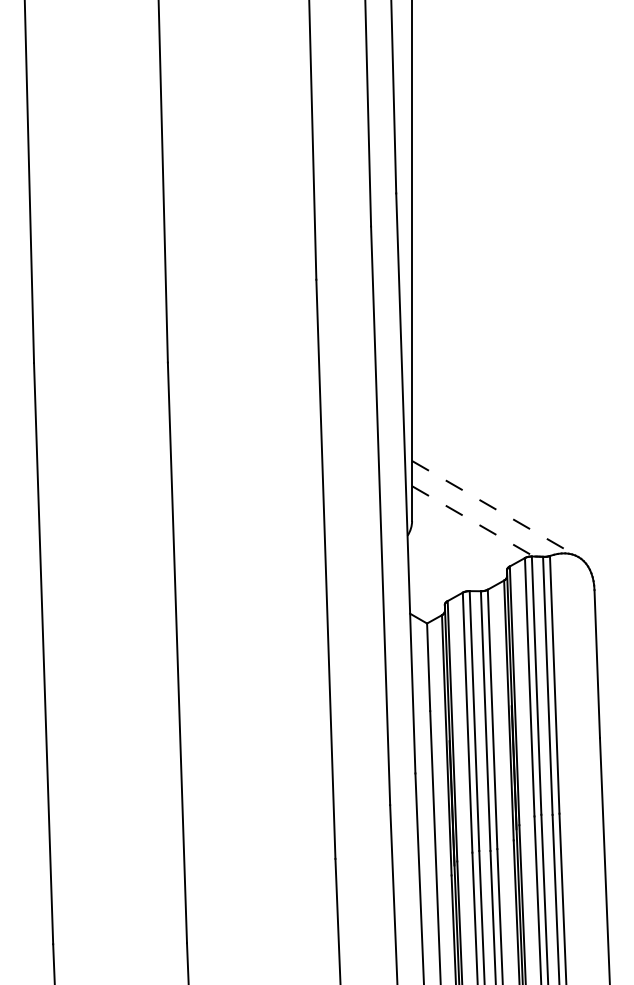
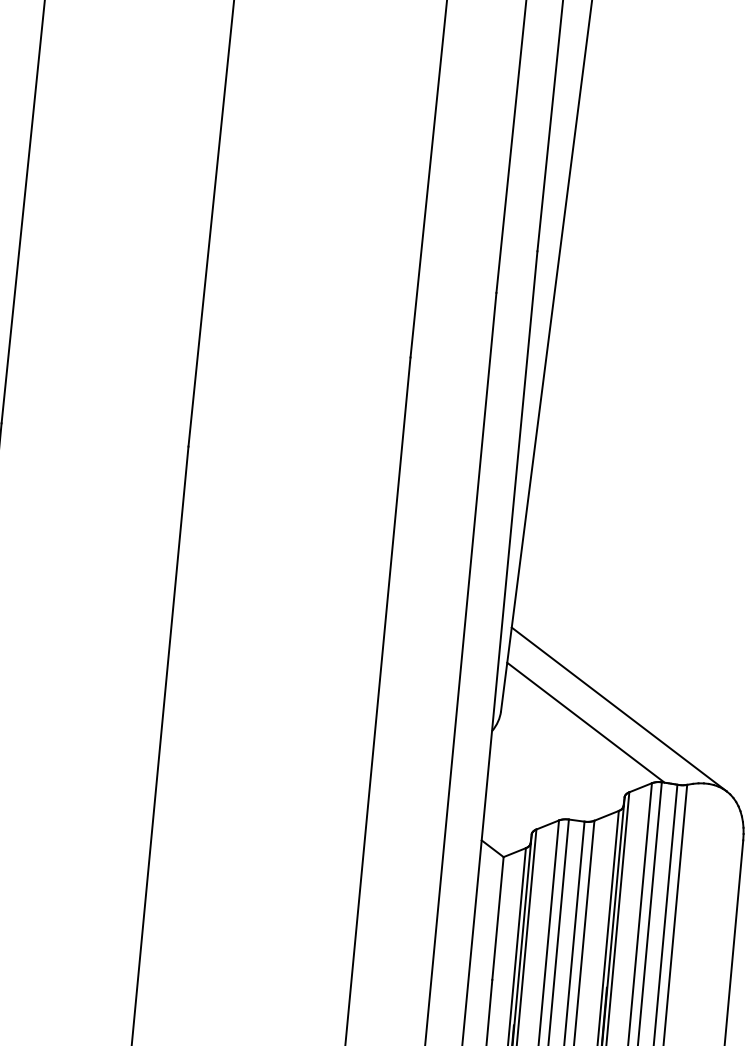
line: (495, 509) -> (619, 710), dashed -> solid
line: (473, 521) -> (586, 723), dashed -> solid

